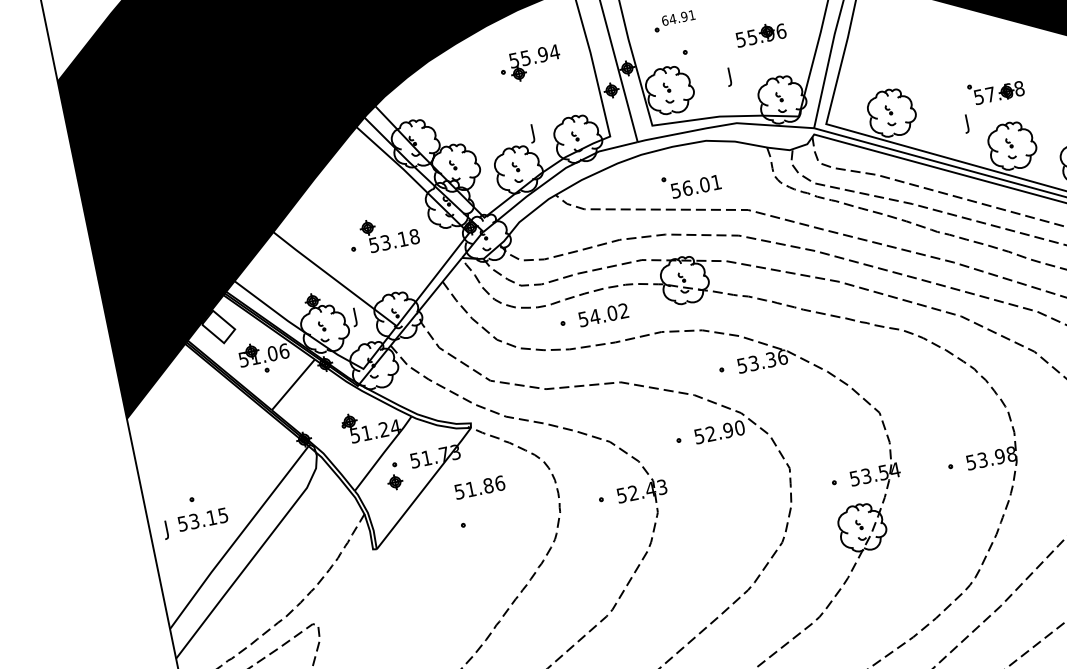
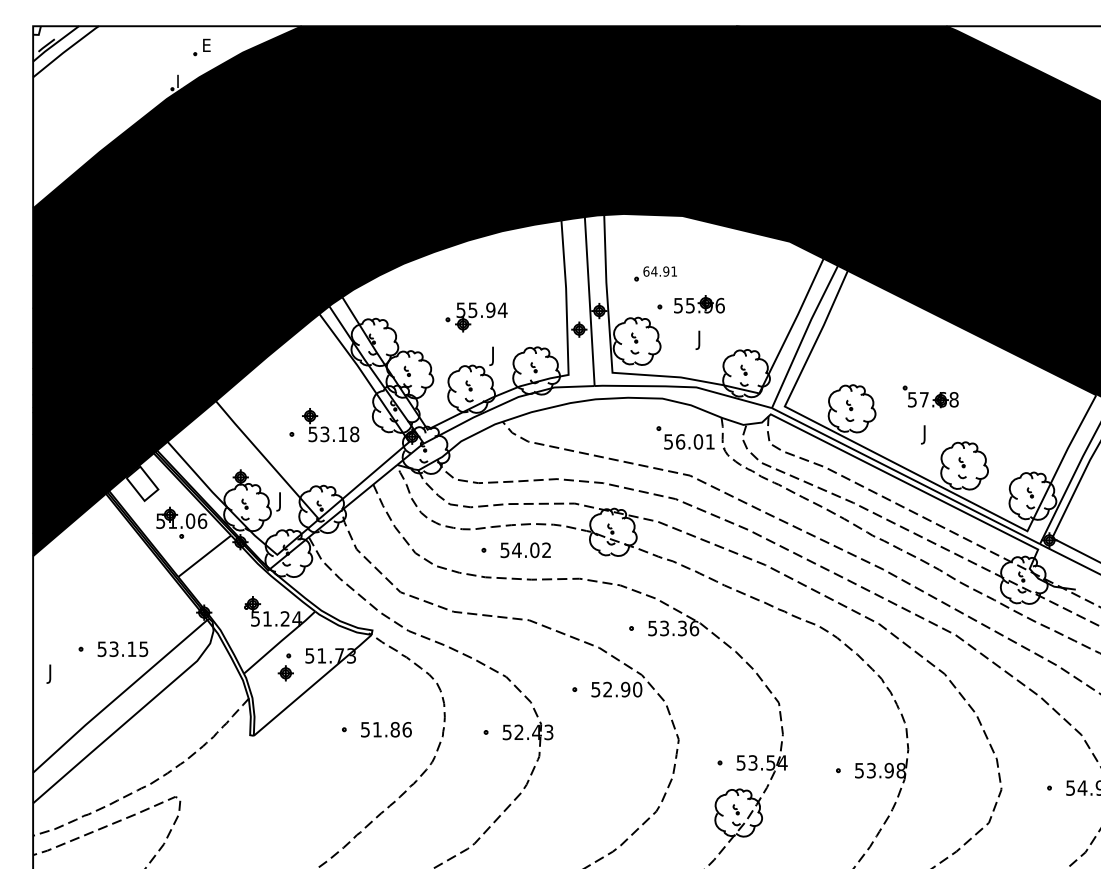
part: (761, 34) -> (699, 304), moved
part: (530, 64) -> (476, 317), moved
part: (995, 90) -> (930, 396), moved
part: (691, 183) -> (685, 437), moved
text: (479, 487) -> (386, 729), moved
text: (202, 519) -> (122, 648), moved

